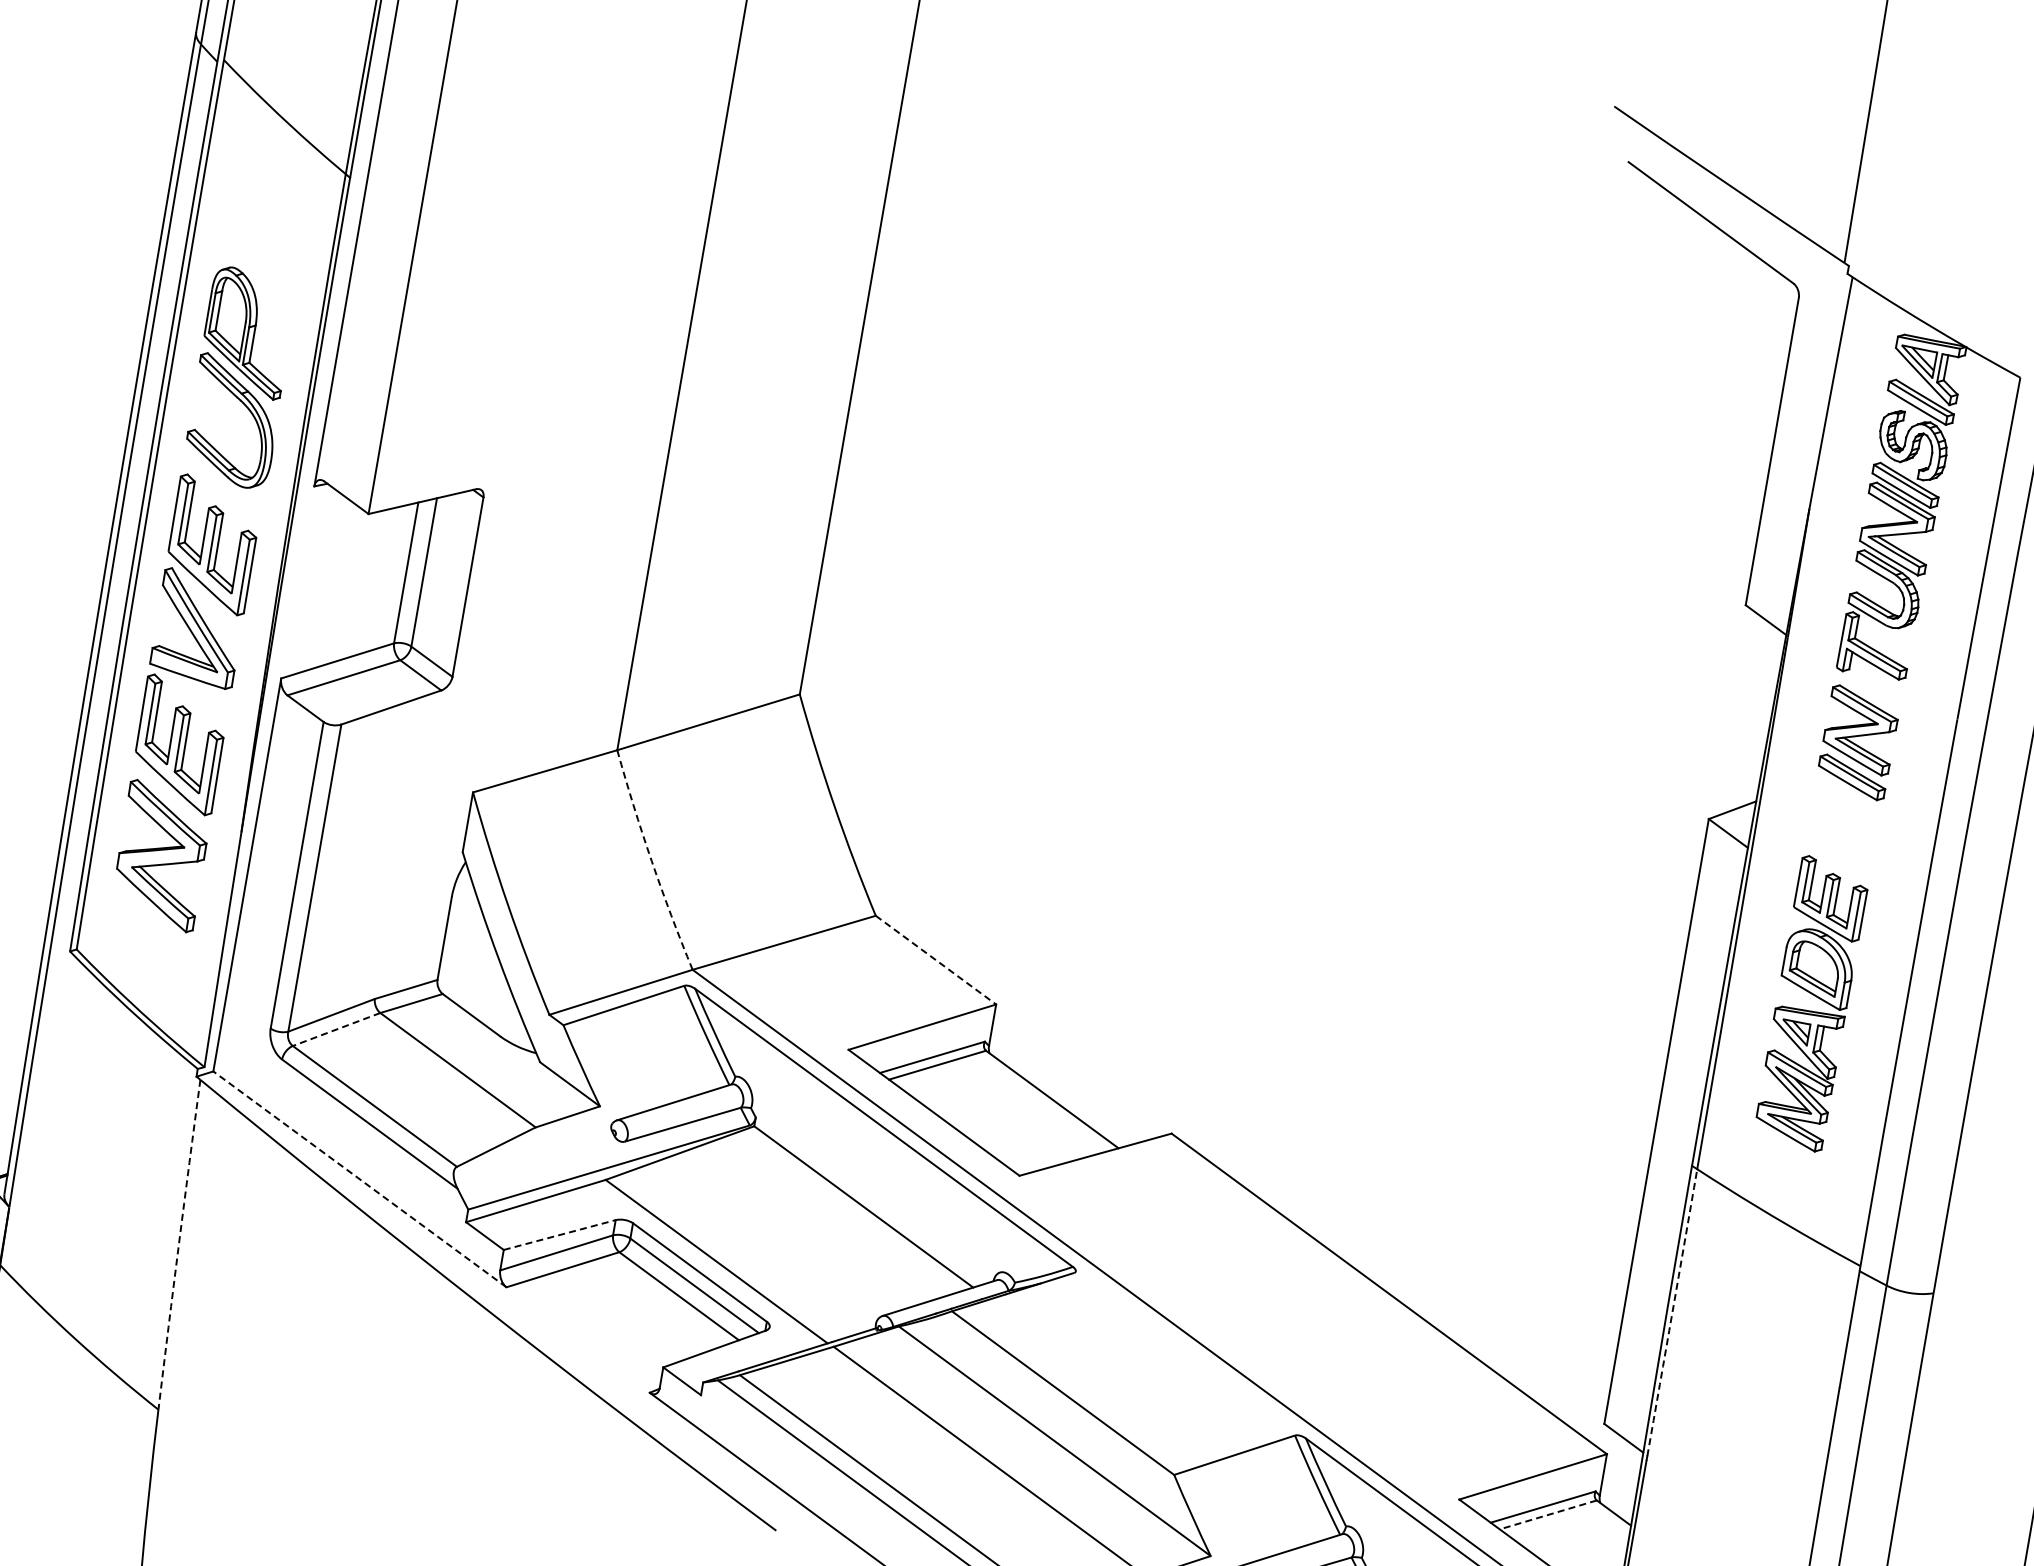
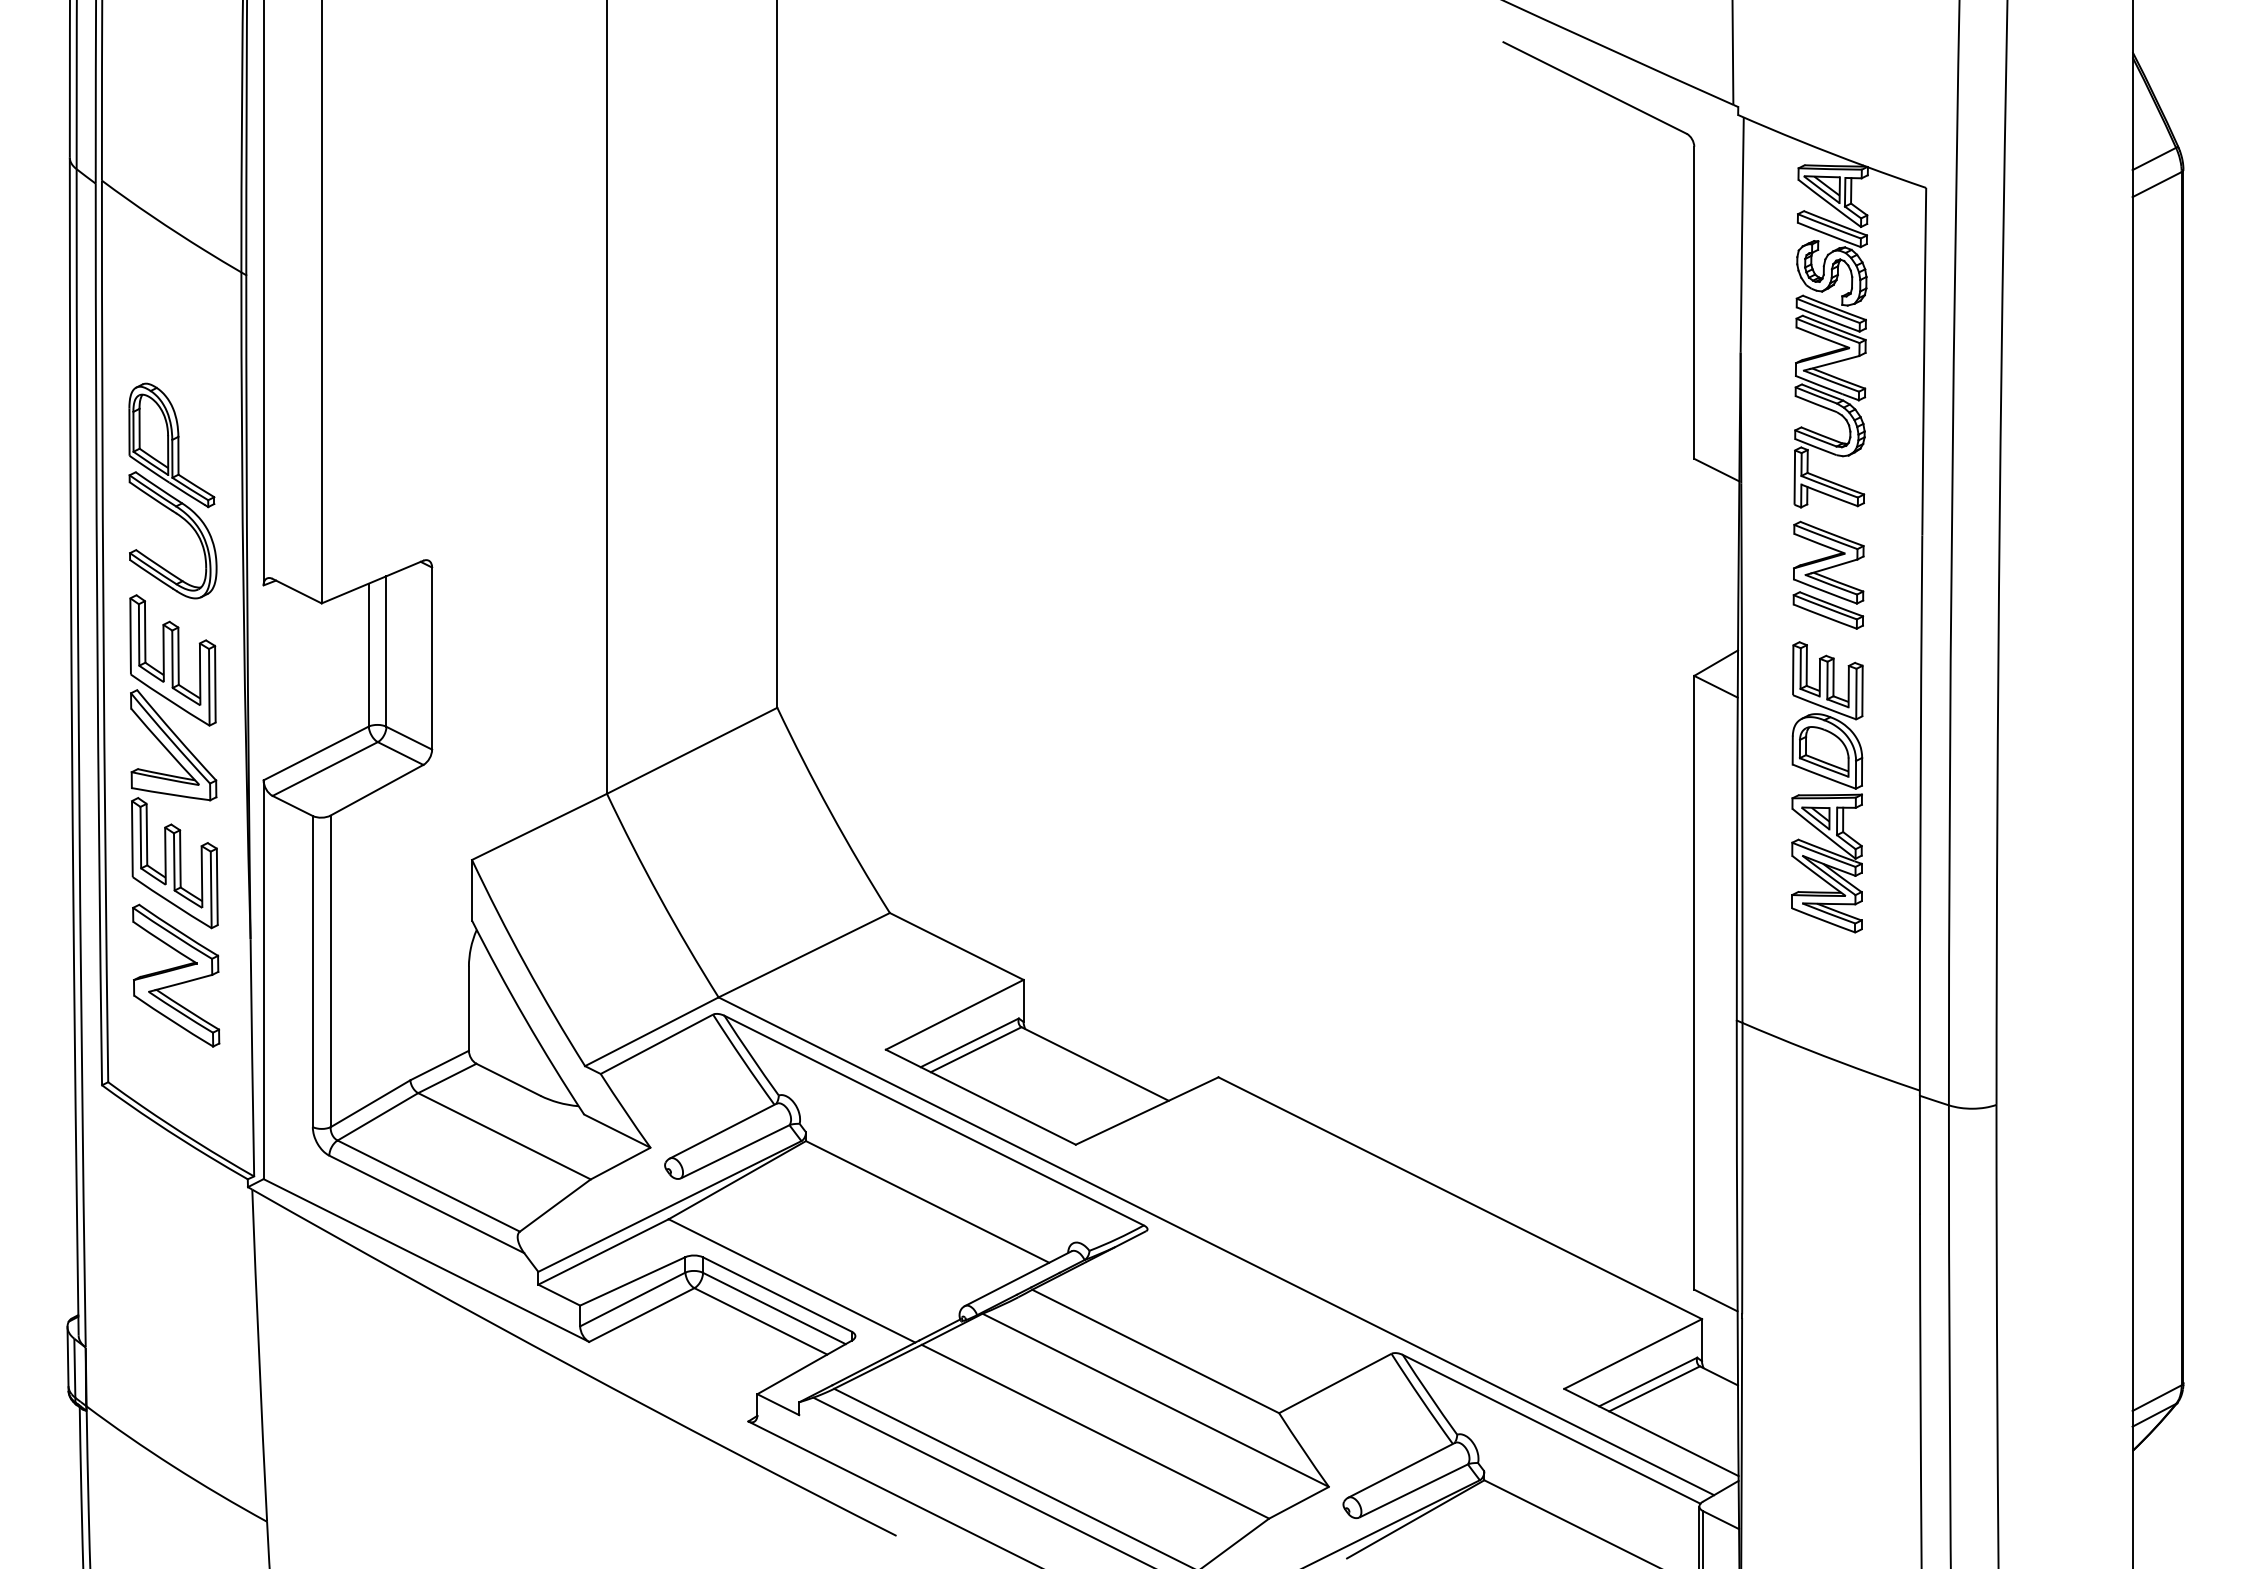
arc: (651, 861) -> (659, 897), dashed -> solid
line: (935, 960) -> (956, 946), dashed -> solid
part: (1810, 1010) -> (1827, 794), moved
line: (336, 1029) -> (377, 1116), dashed -> solid
line: (359, 1179) -> (425, 1260), dashed -> solid
line: (559, 1235) -> (632, 1281), dashed -> solid
arc: (179, 1244) -> (259, 1355), dashed -> solid
arc: (1672, 1312) -> (1742, 1168), dashed -> solid
line: (1548, 1514) -> (1654, 1388), dashed -> solid

